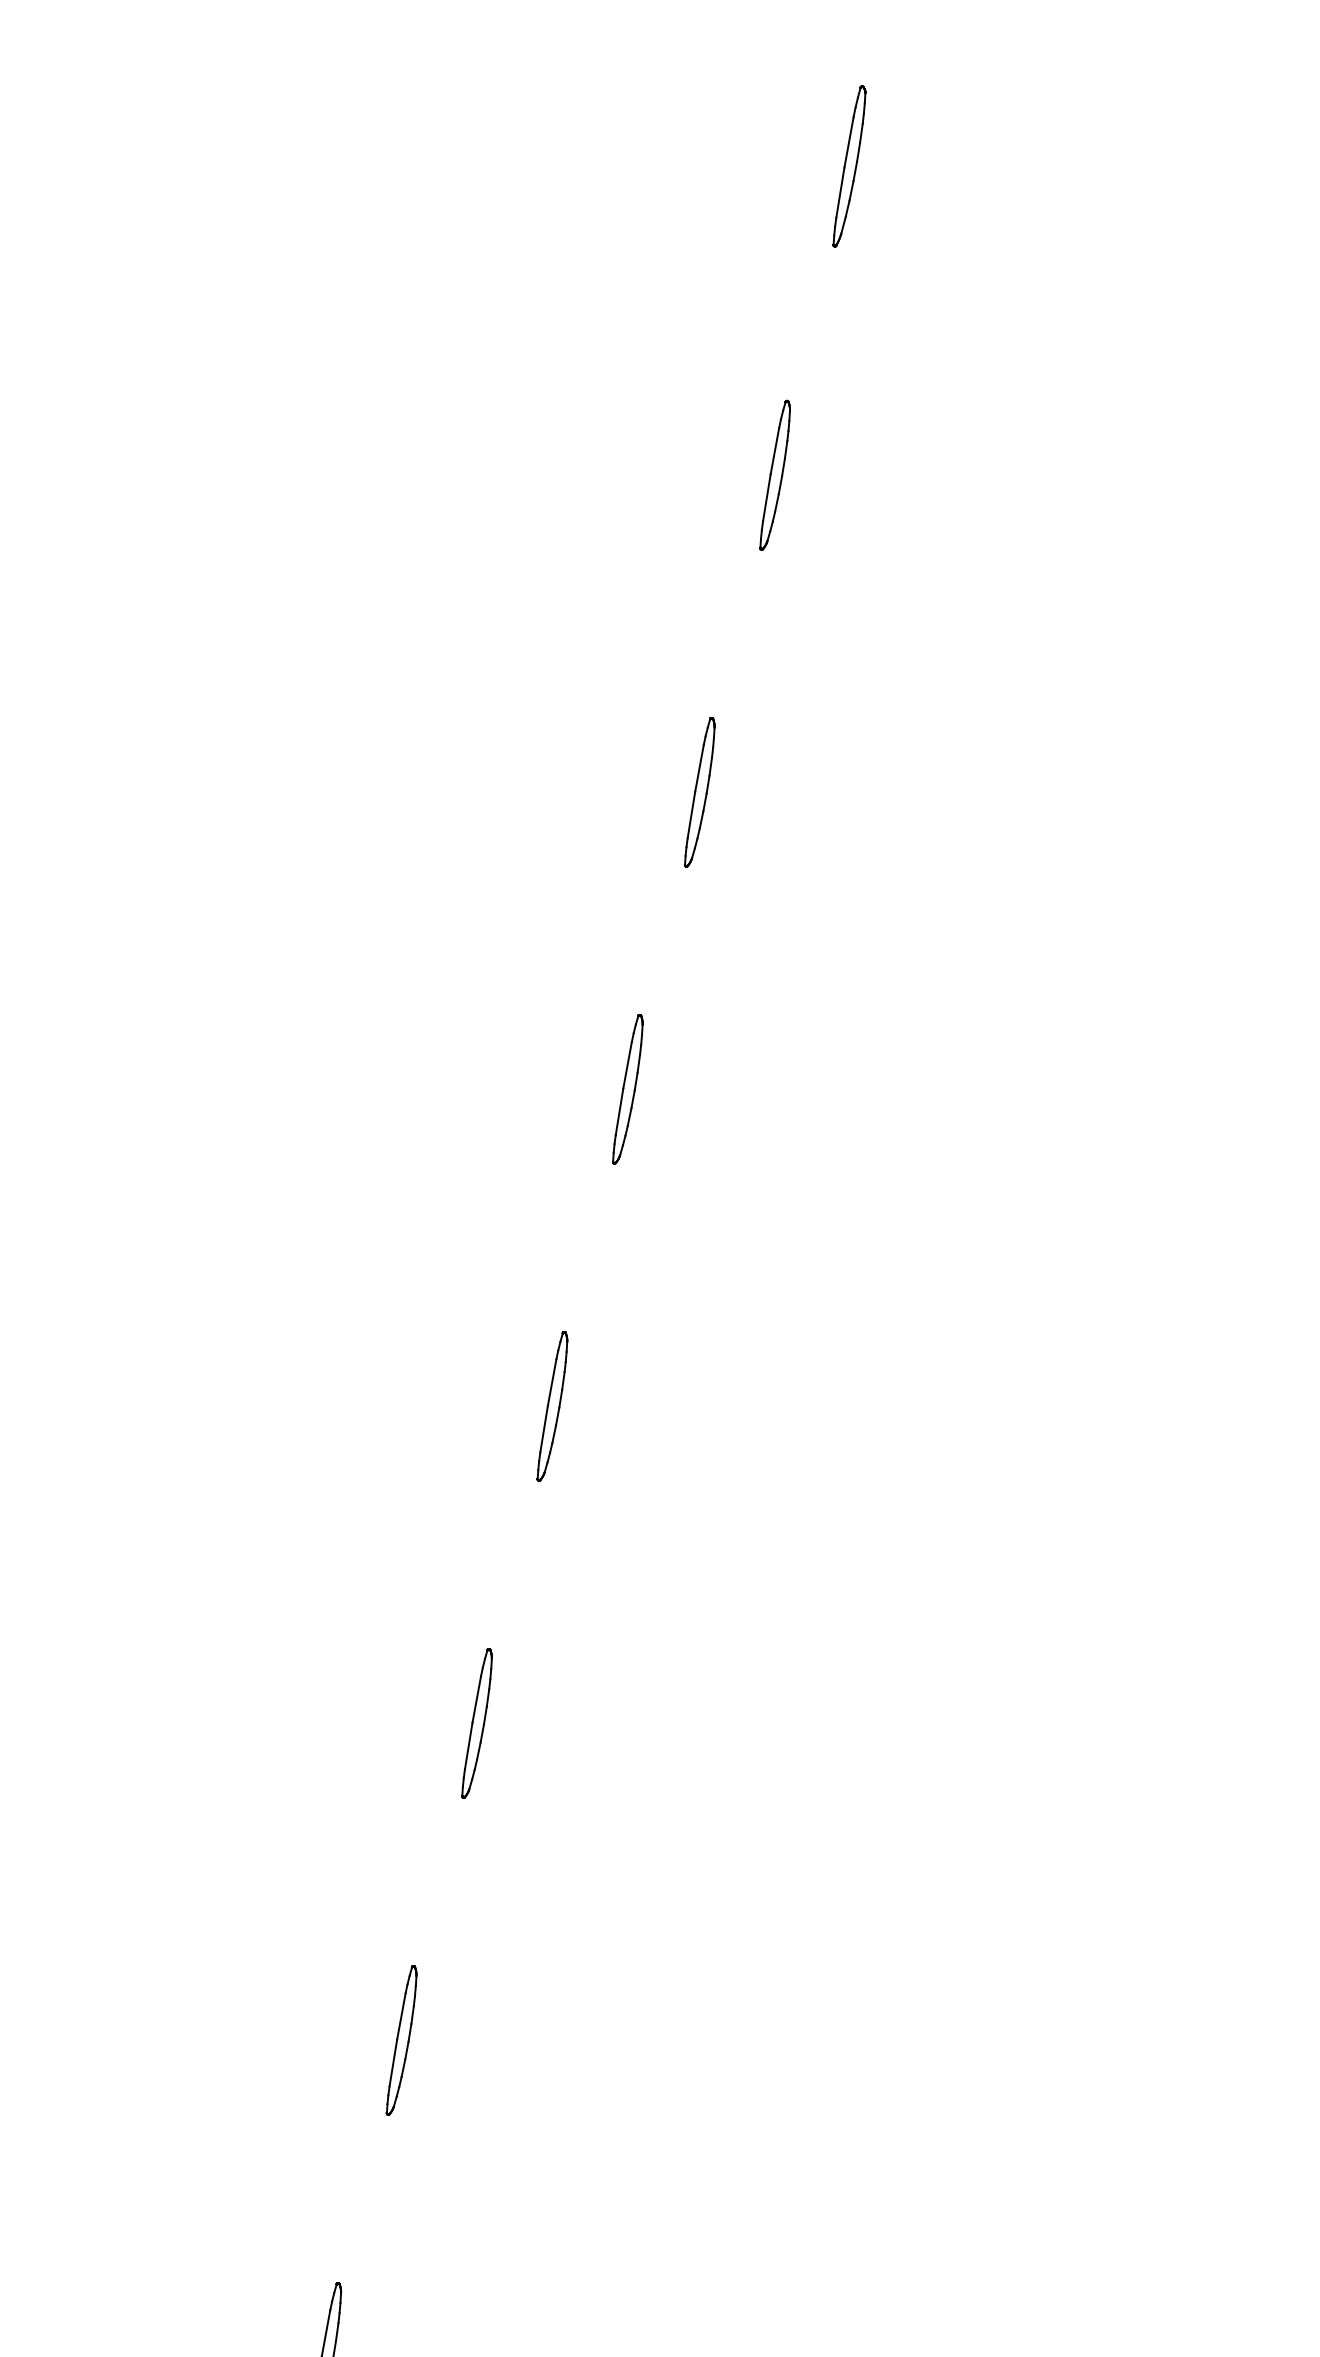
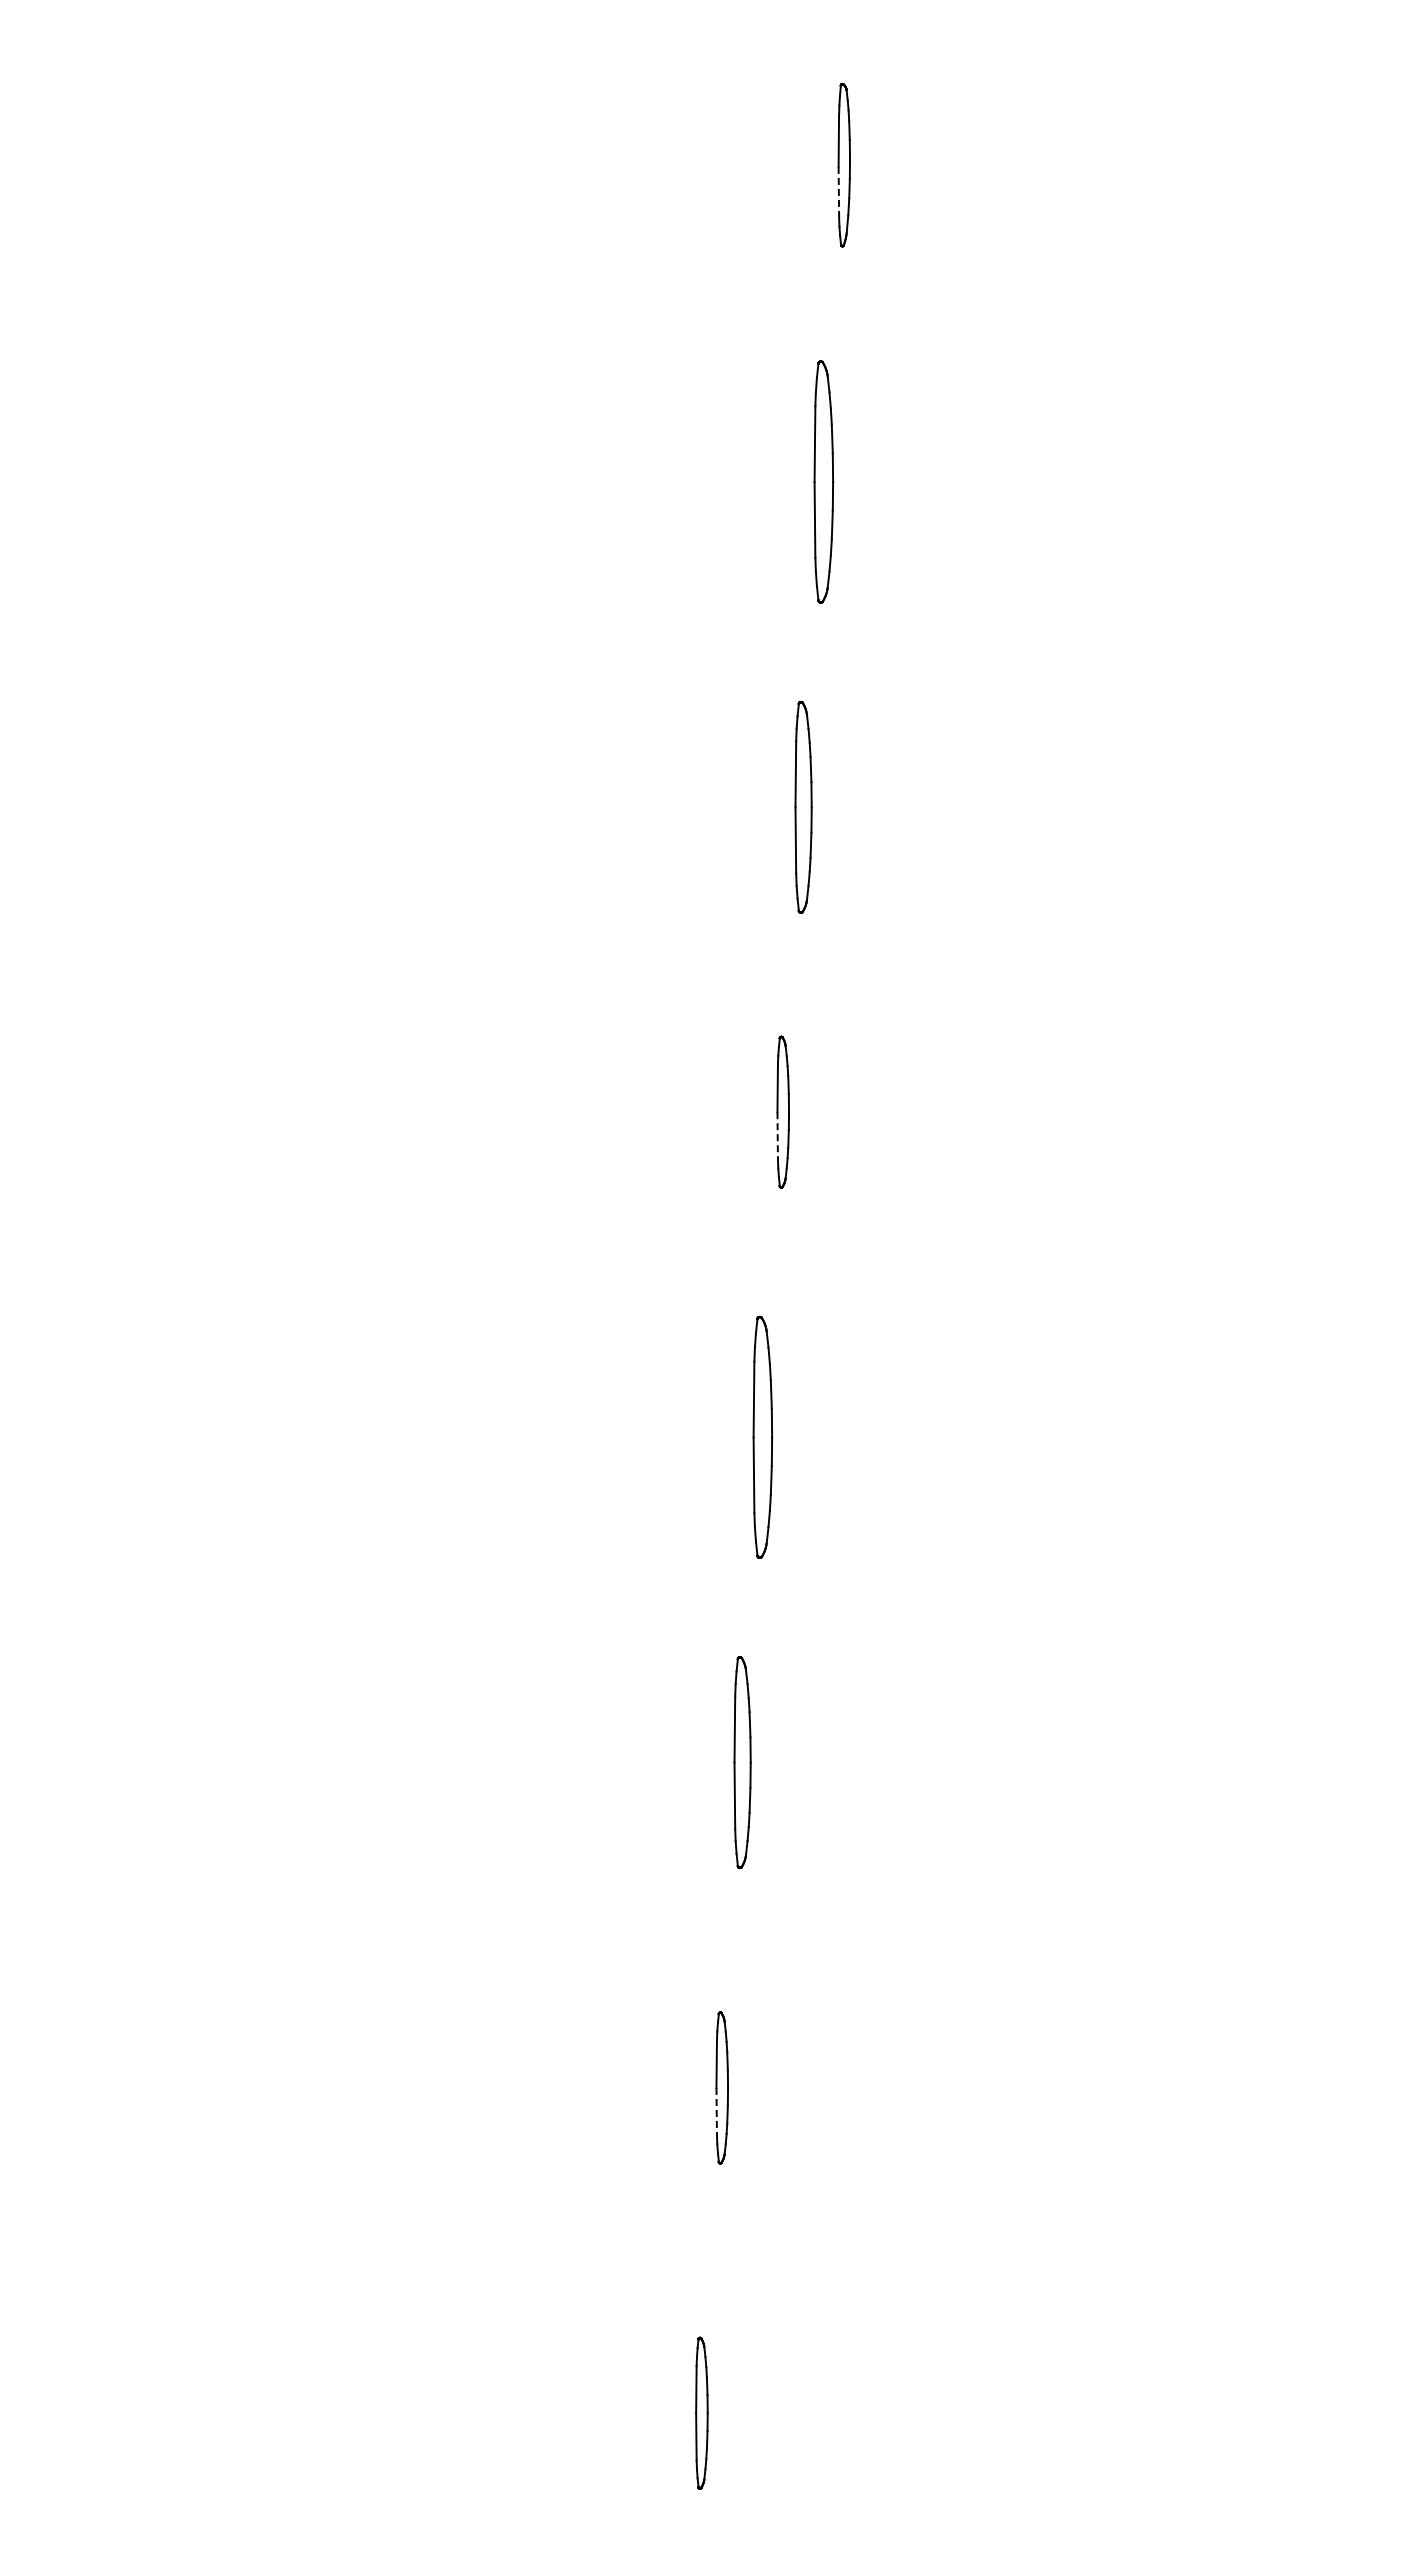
line: (840, 192) -> (838, 192), solid -> dashed
part: (776, 474) -> (823, 481), size x1.6
part: (701, 791) -> (803, 806), size x1.4
line: (619, 1111) -> (777, 1135), solid -> dashed
part: (553, 1406) -> (762, 1437), size x1.6
part: (478, 1723) -> (742, 1762), size x1.4
line: (393, 2062) -> (716, 2111), solid -> dashed

